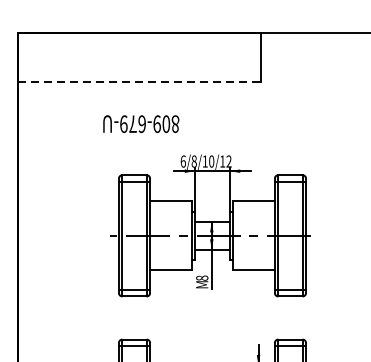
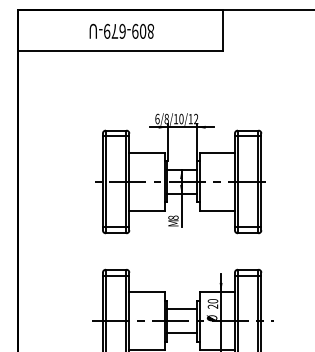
line: (139, 81) -> (120, 51), dashed -> solid
text: (140, 123) -> (121, 30), moved

